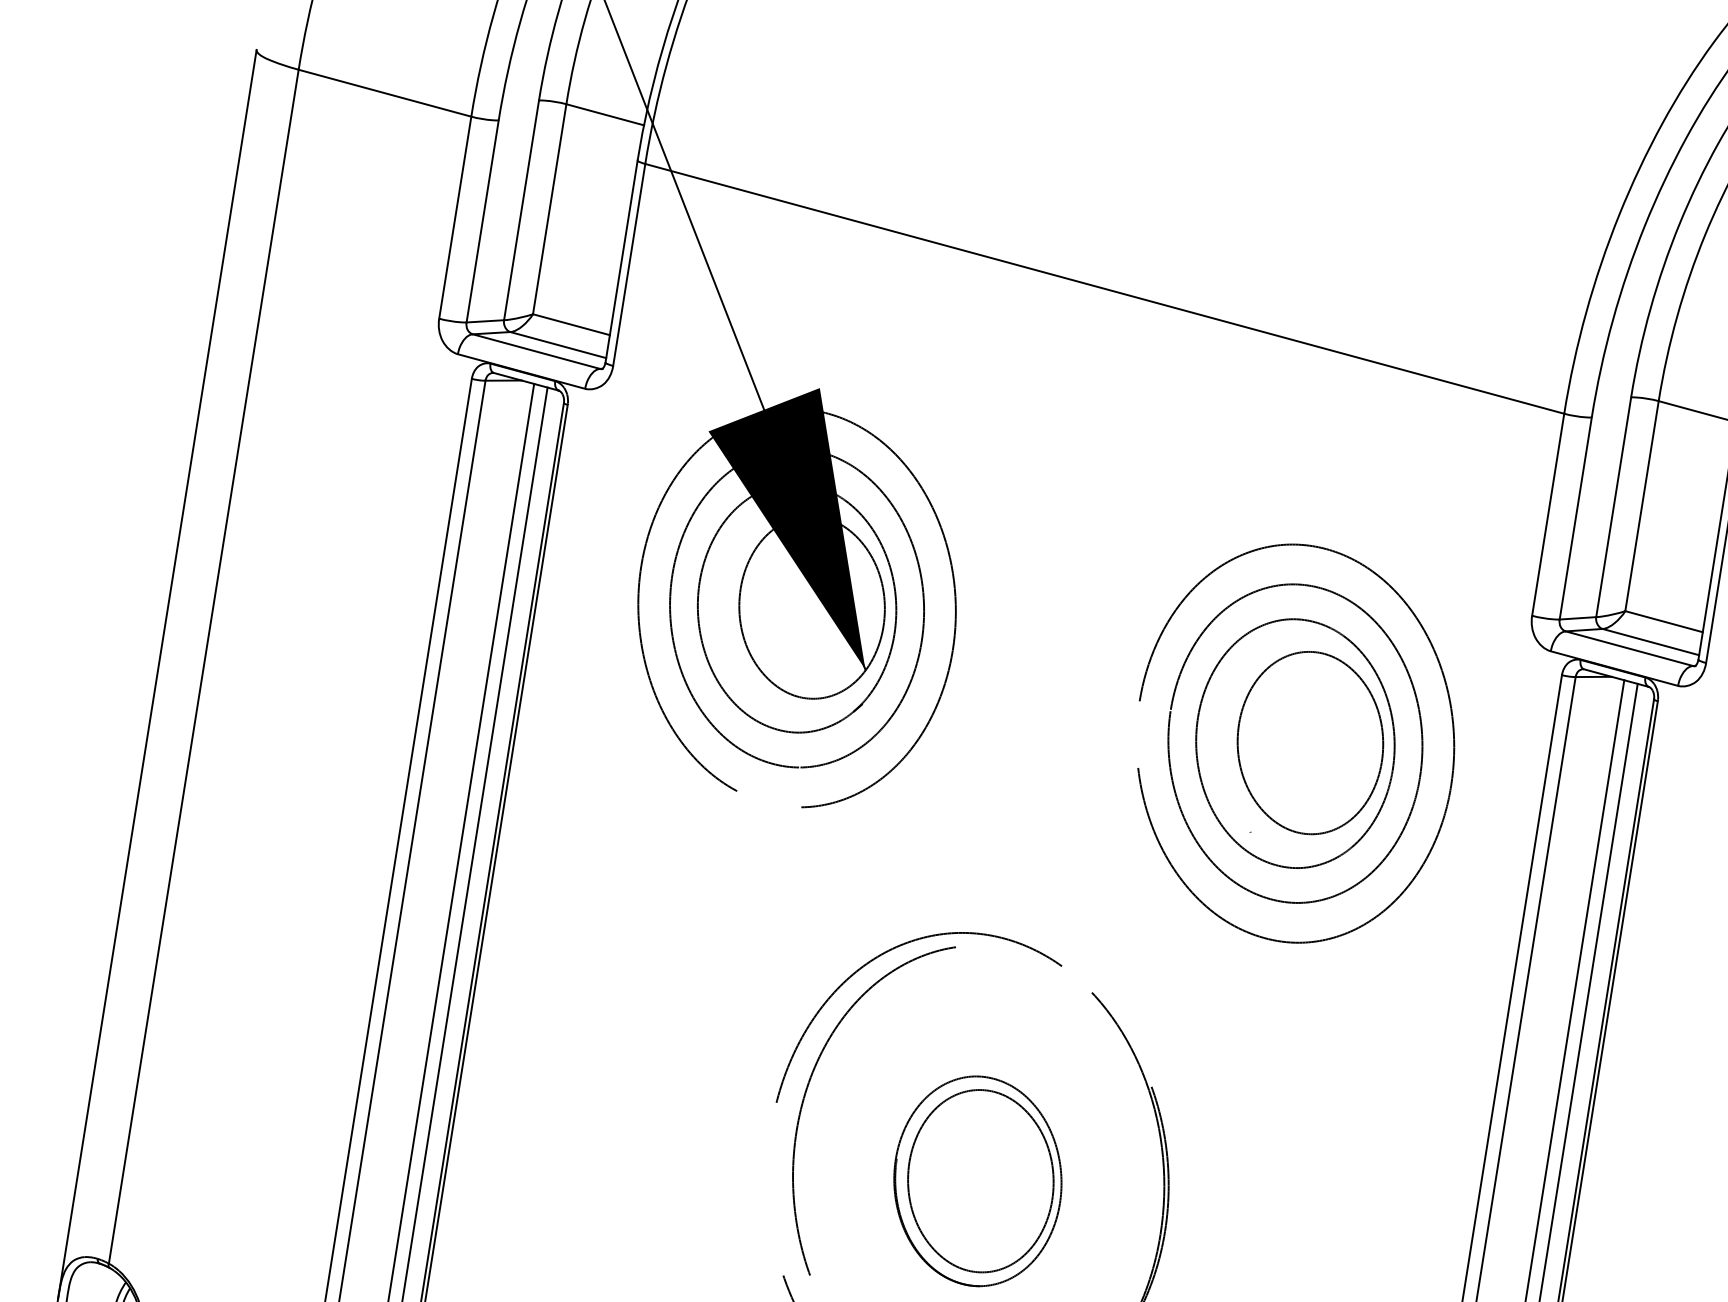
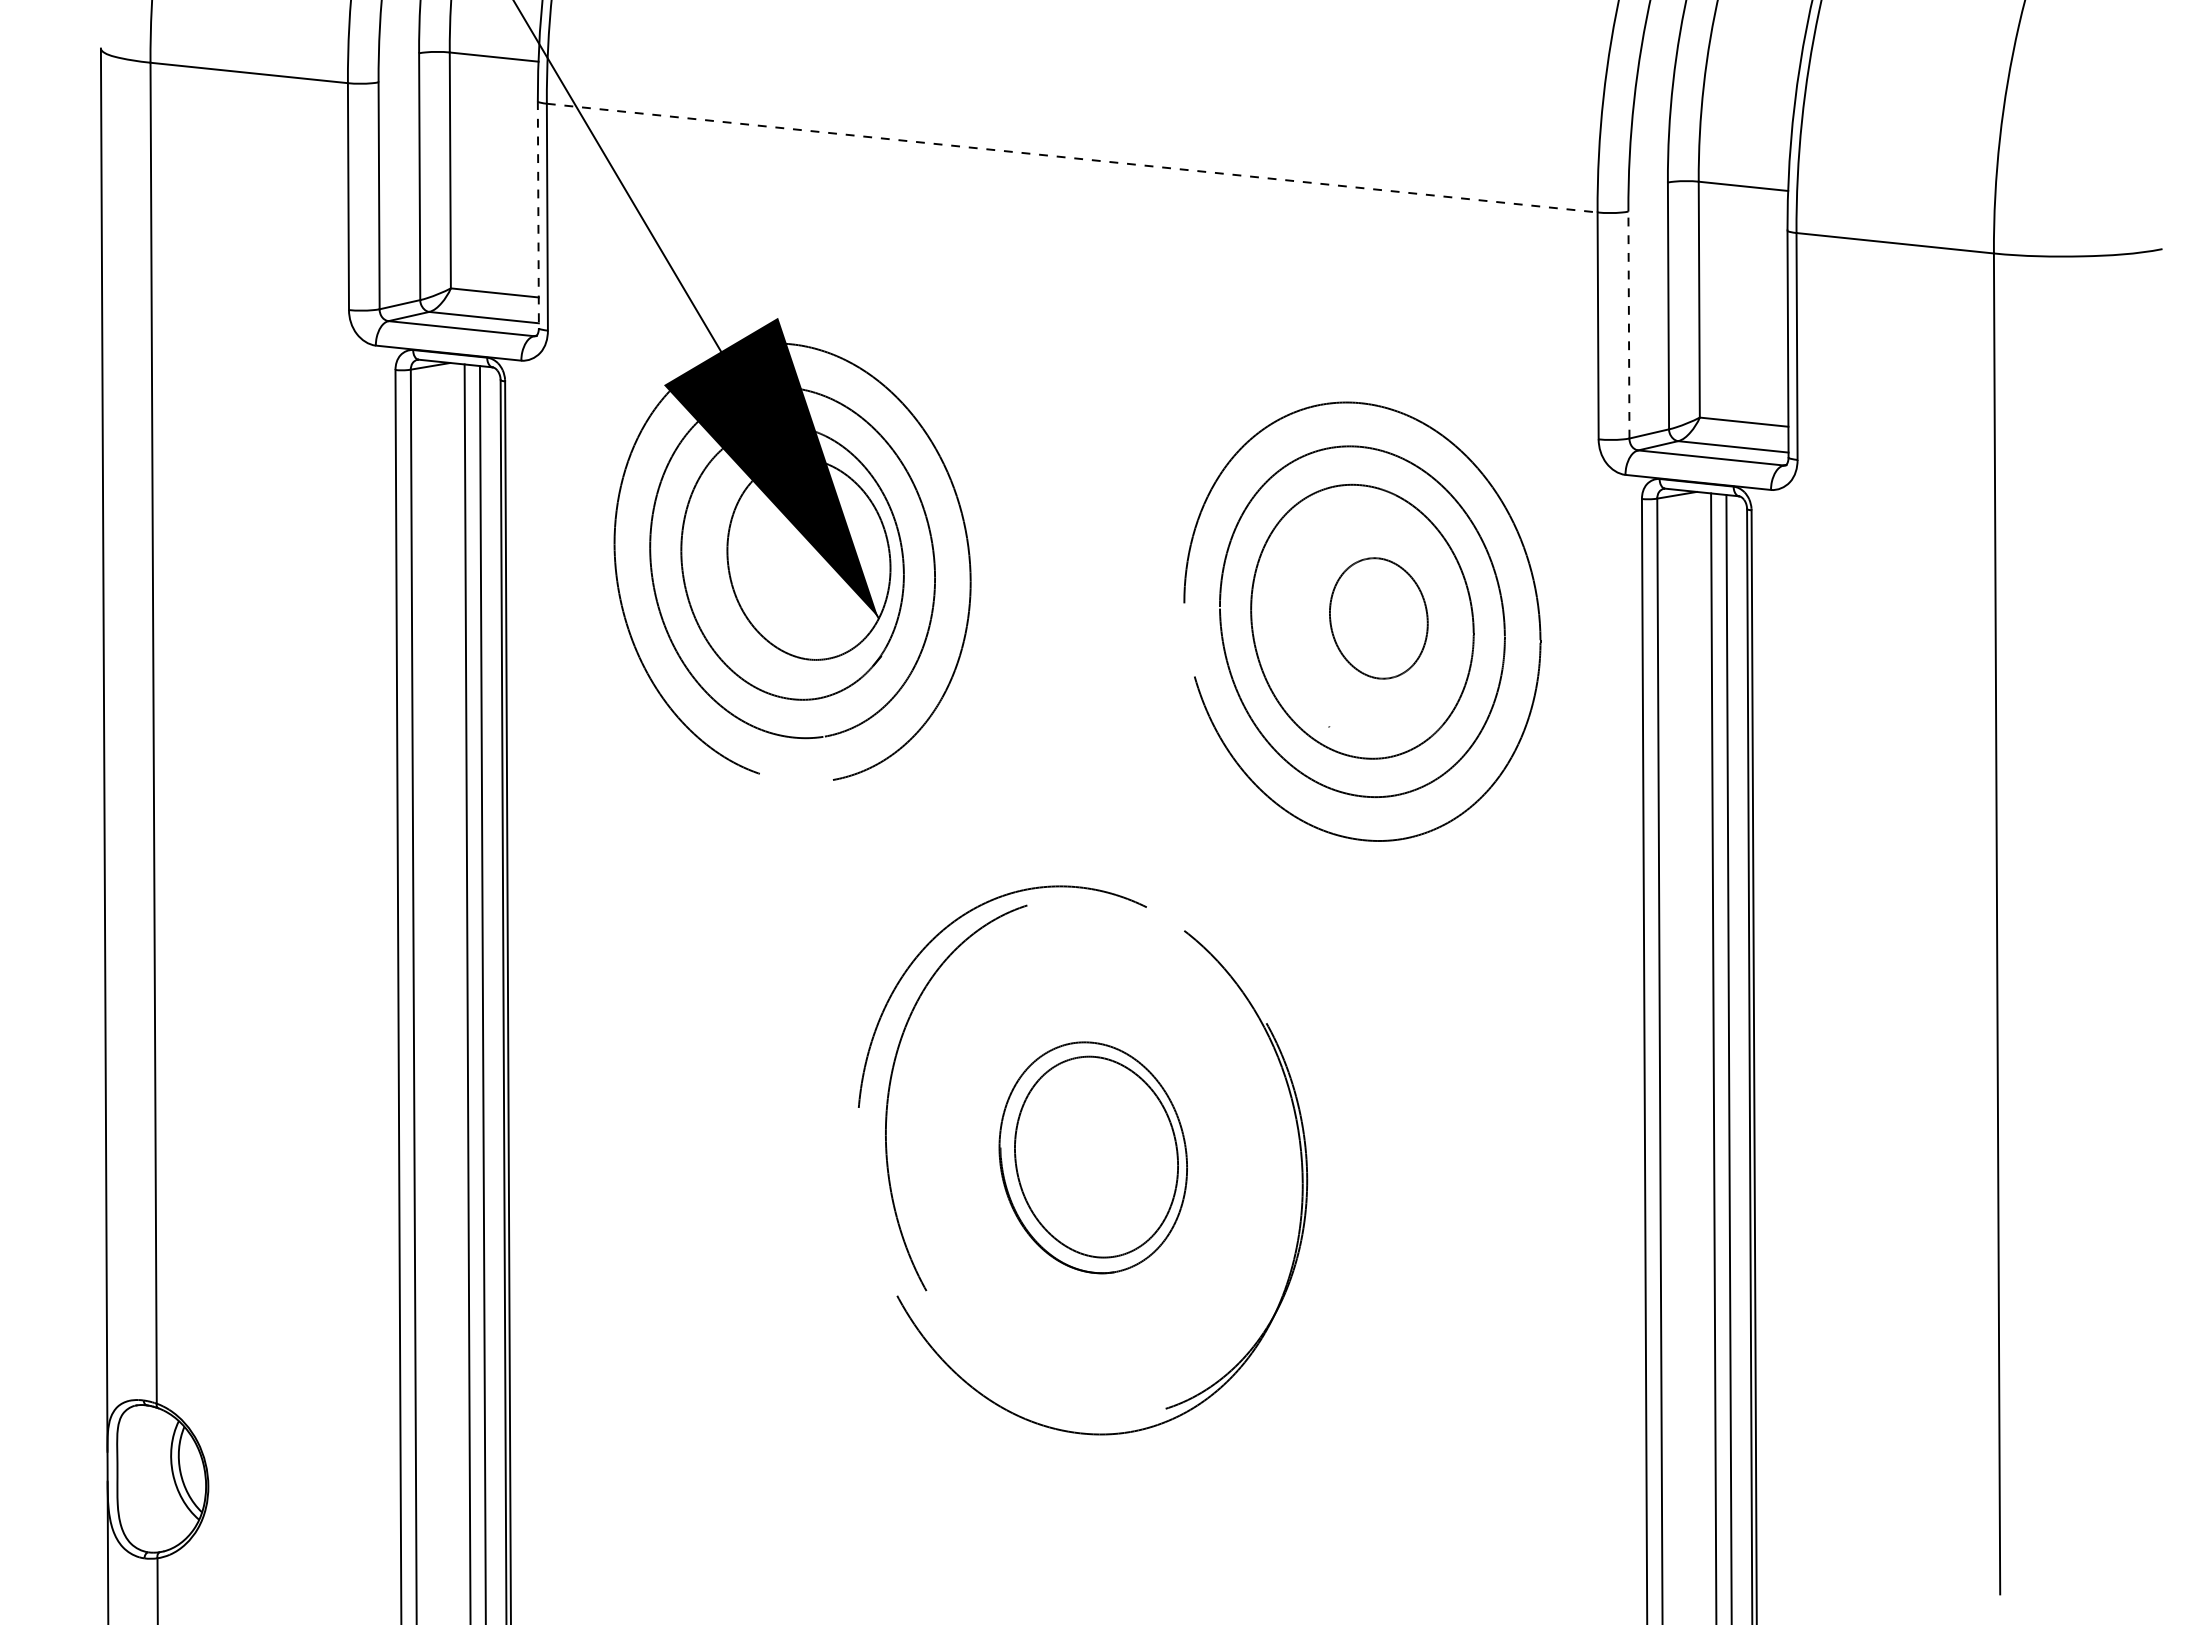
line: (621, 262) -> (538, 215), solid -> dashed
line: (1104, 289) -> (1072, 158), solid -> dashed
line: (1575, 517) -> (1628, 324), solid -> dashed
part: (1310, 743) -> (1378, 618), size x0.6

